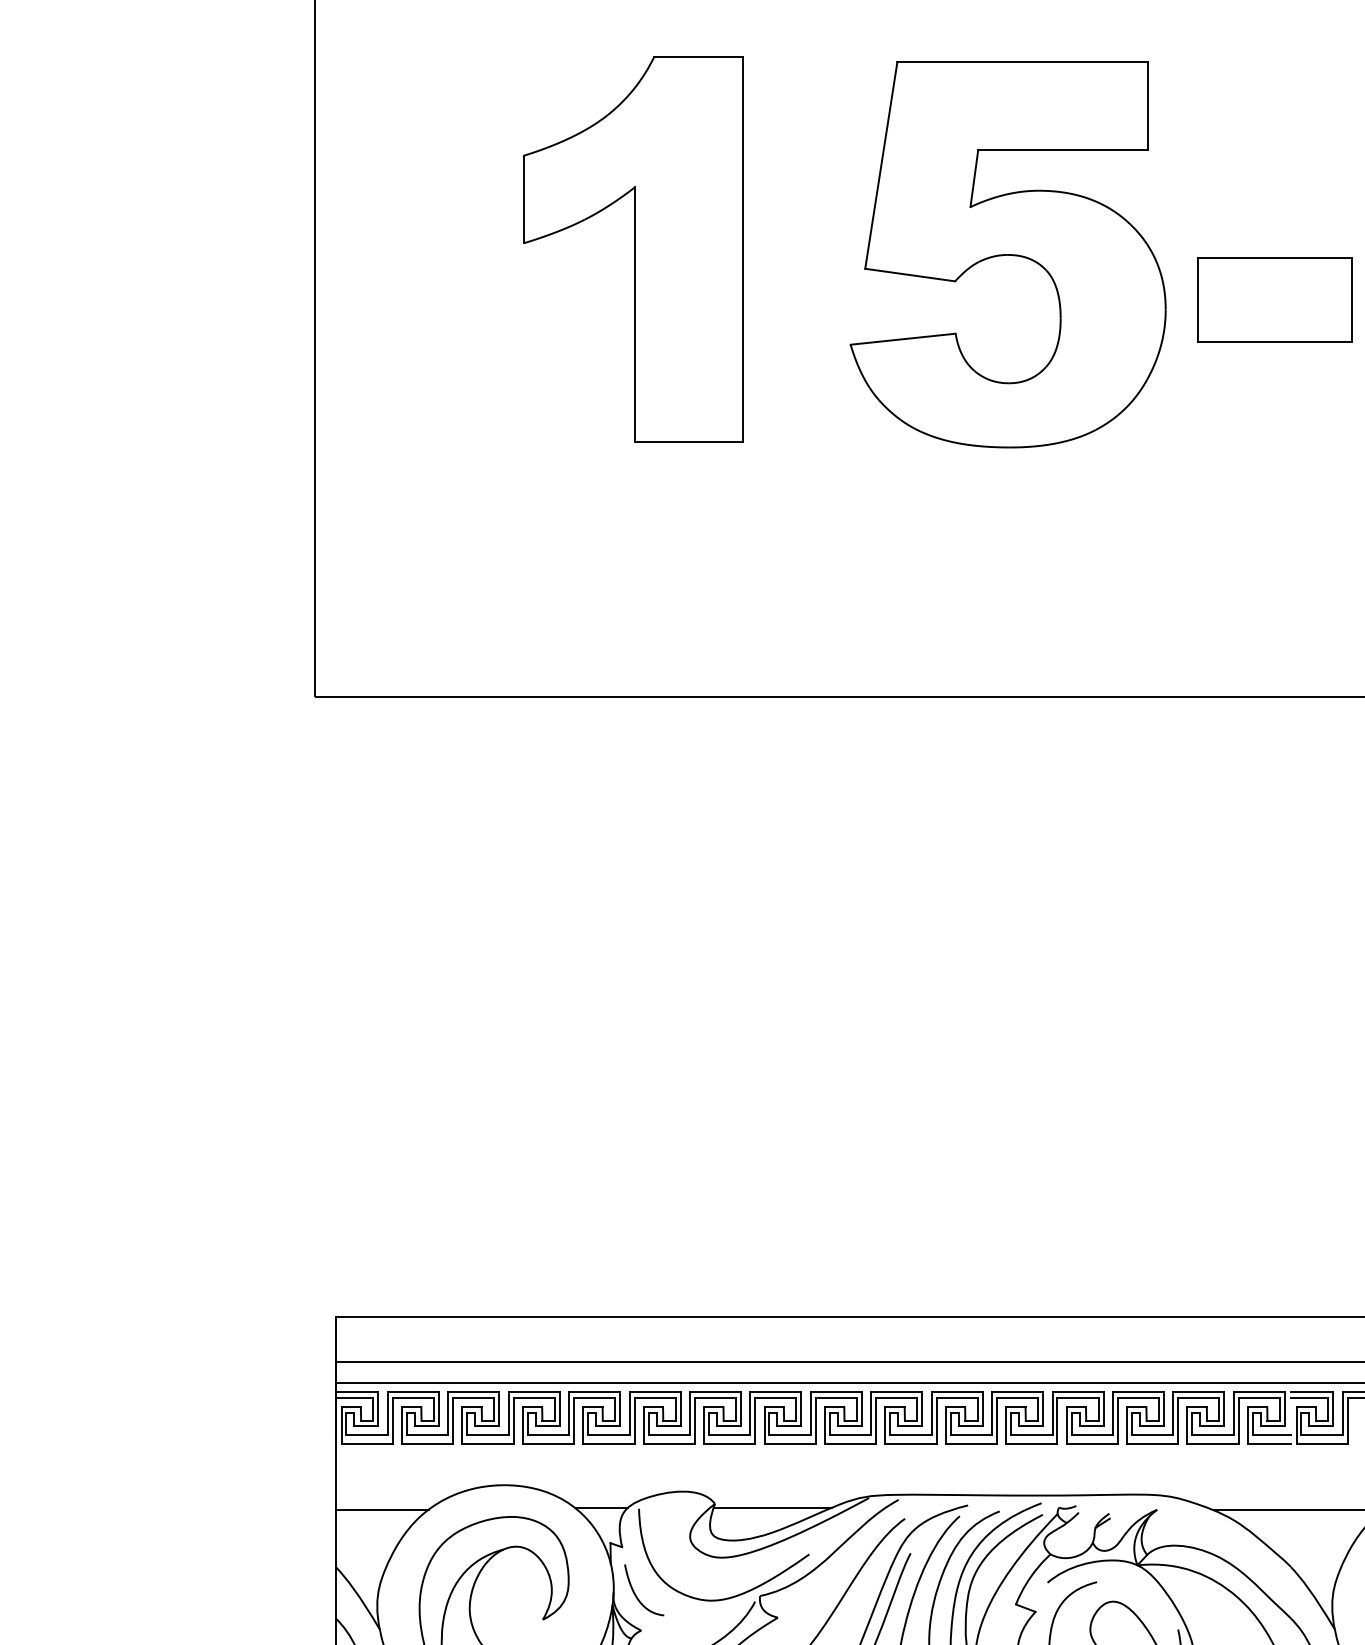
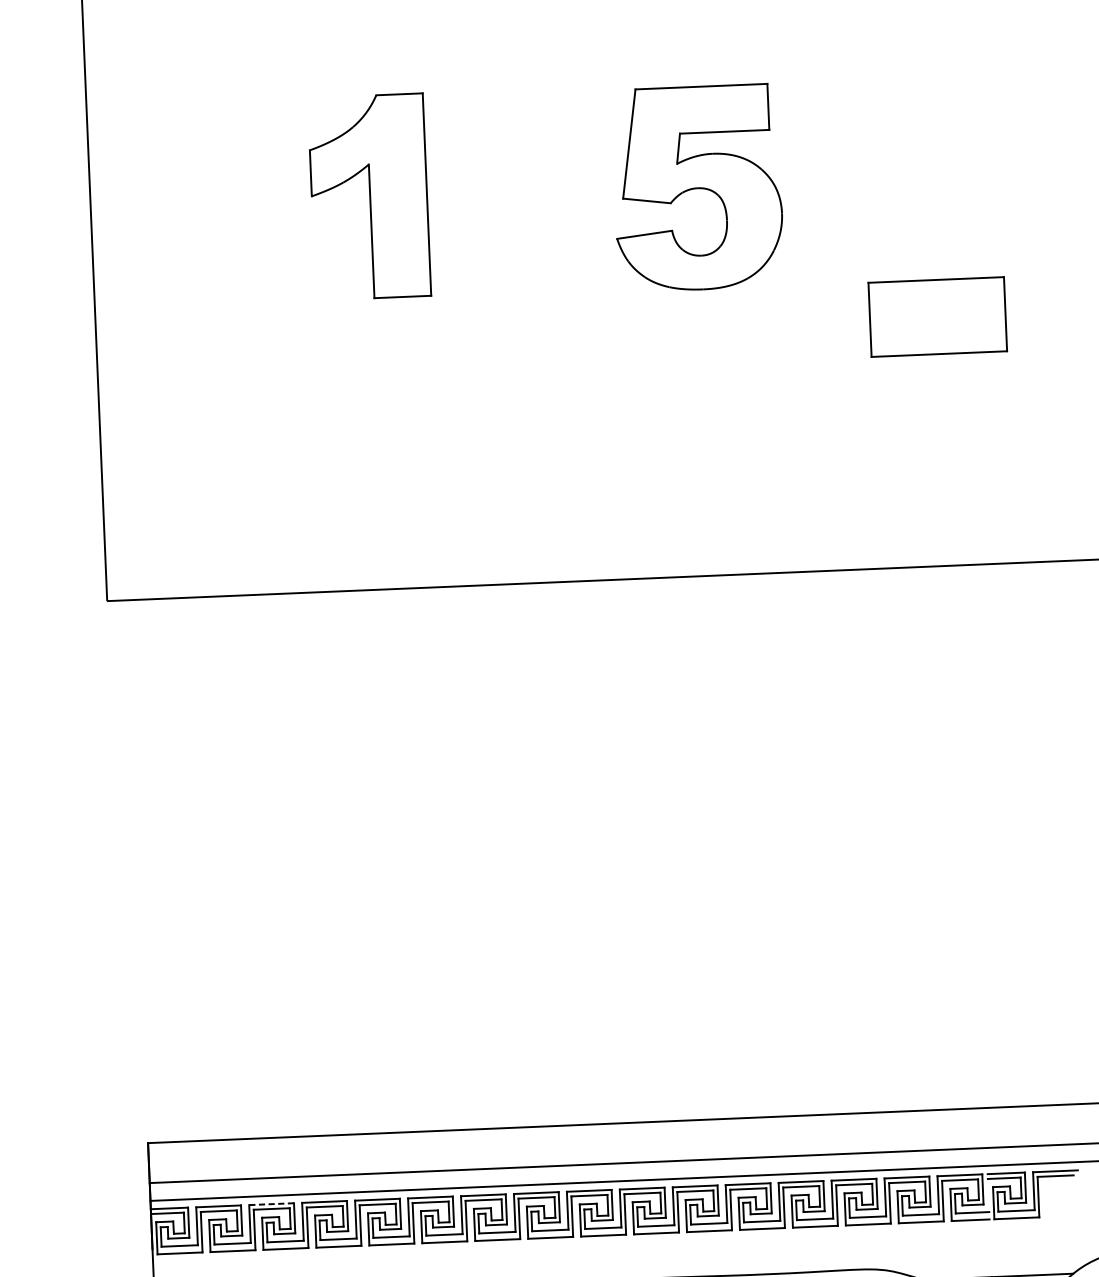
part: (633, 249) -> (369, 197), size x0.6
part: (1007, 254) -> (697, 187), size x0.6
part: (1274, 299) -> (937, 316), moved
line: (473, 1392) -> (271, 1204), solid -> dashed

